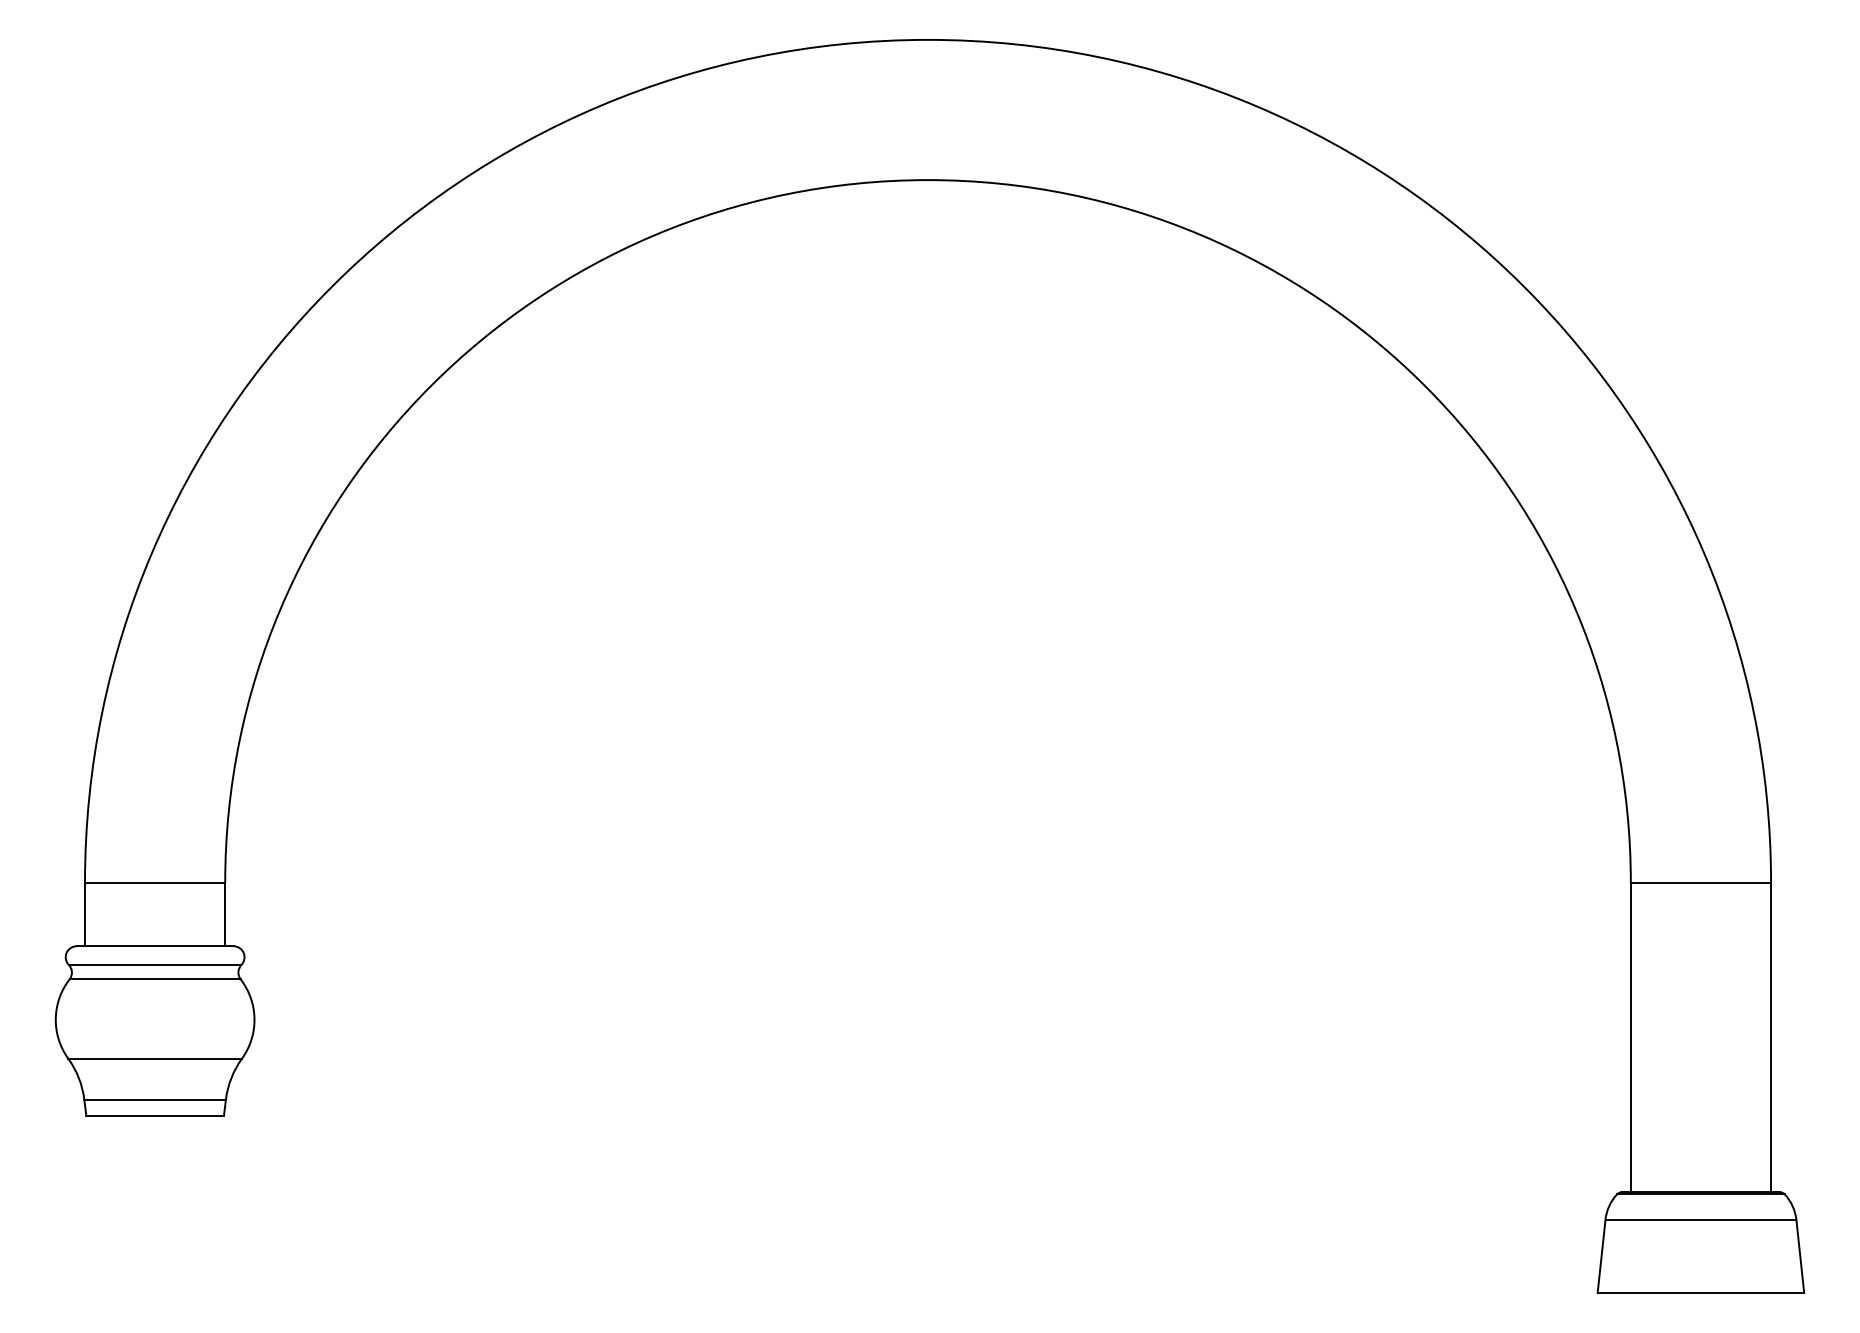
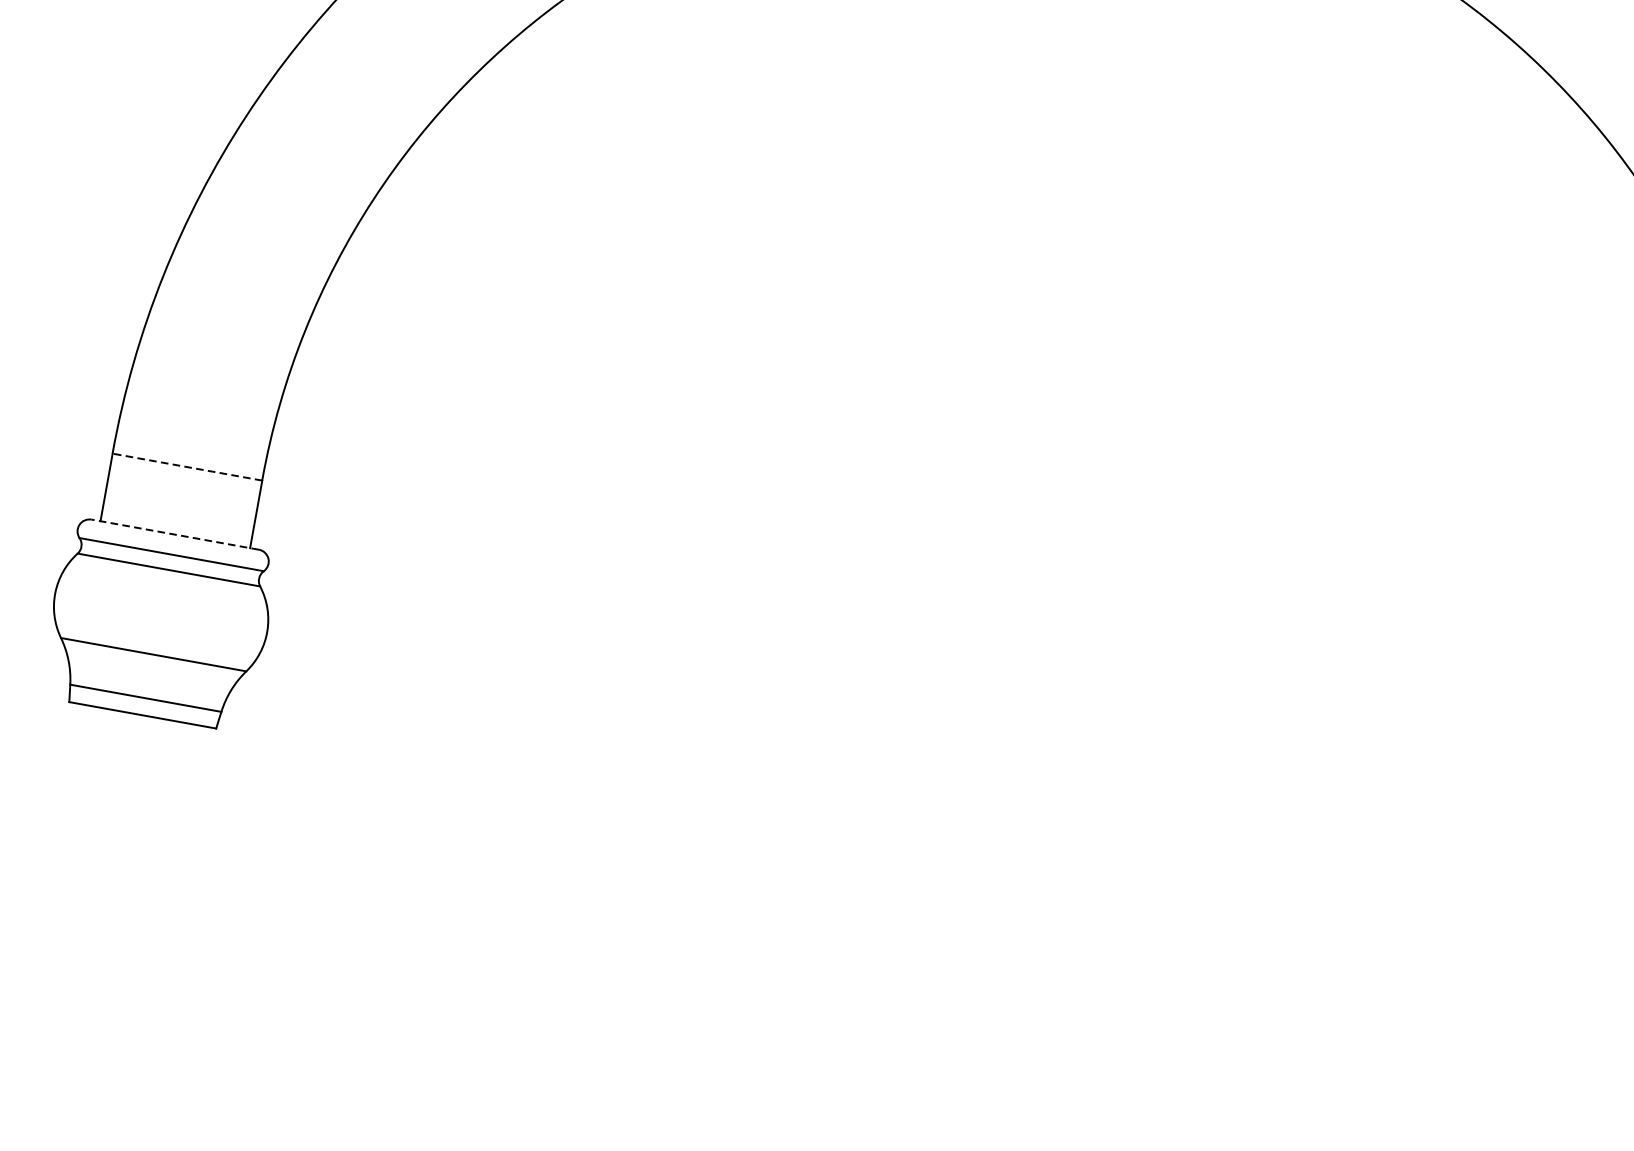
line: (154, 882) -> (186, 466), solid -> dashed
line: (154, 946) -> (174, 534), solid -> dashed

